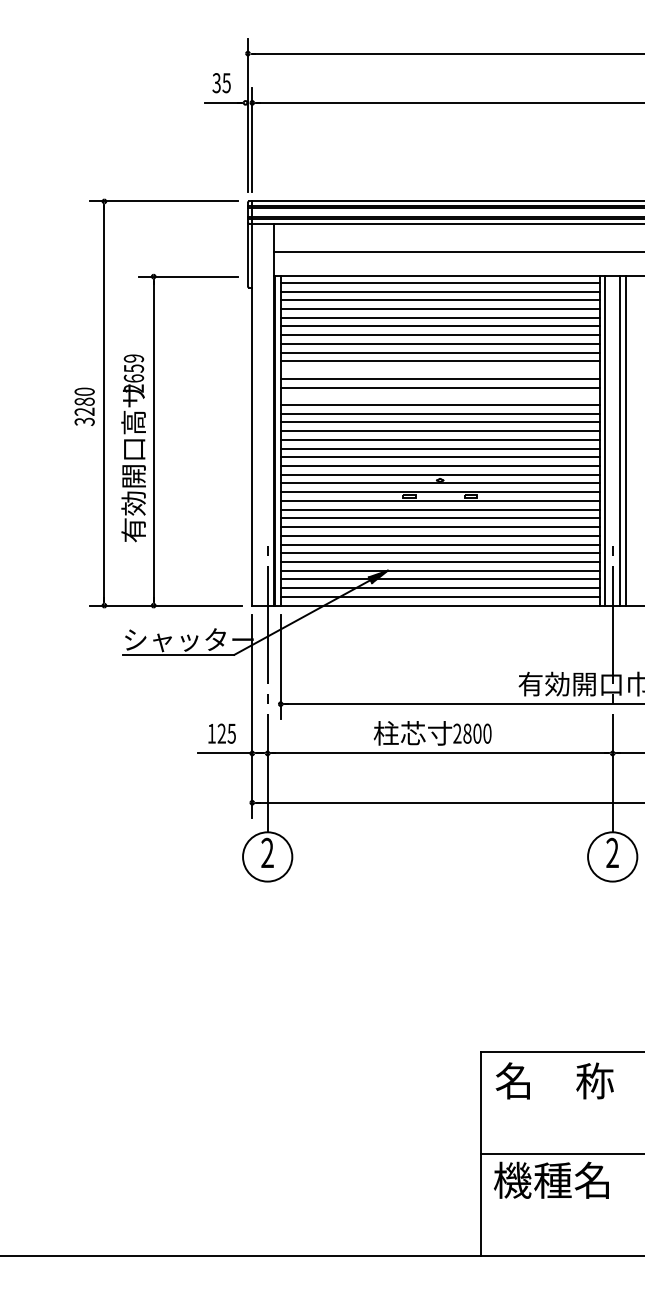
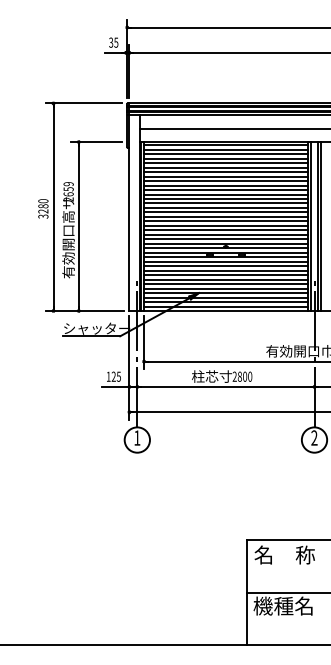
line: (439, 370) -> (225, 190), added
line: (439, 396) -> (225, 203), added
text: (267, 851) -> (137, 437), 2 -> 1

